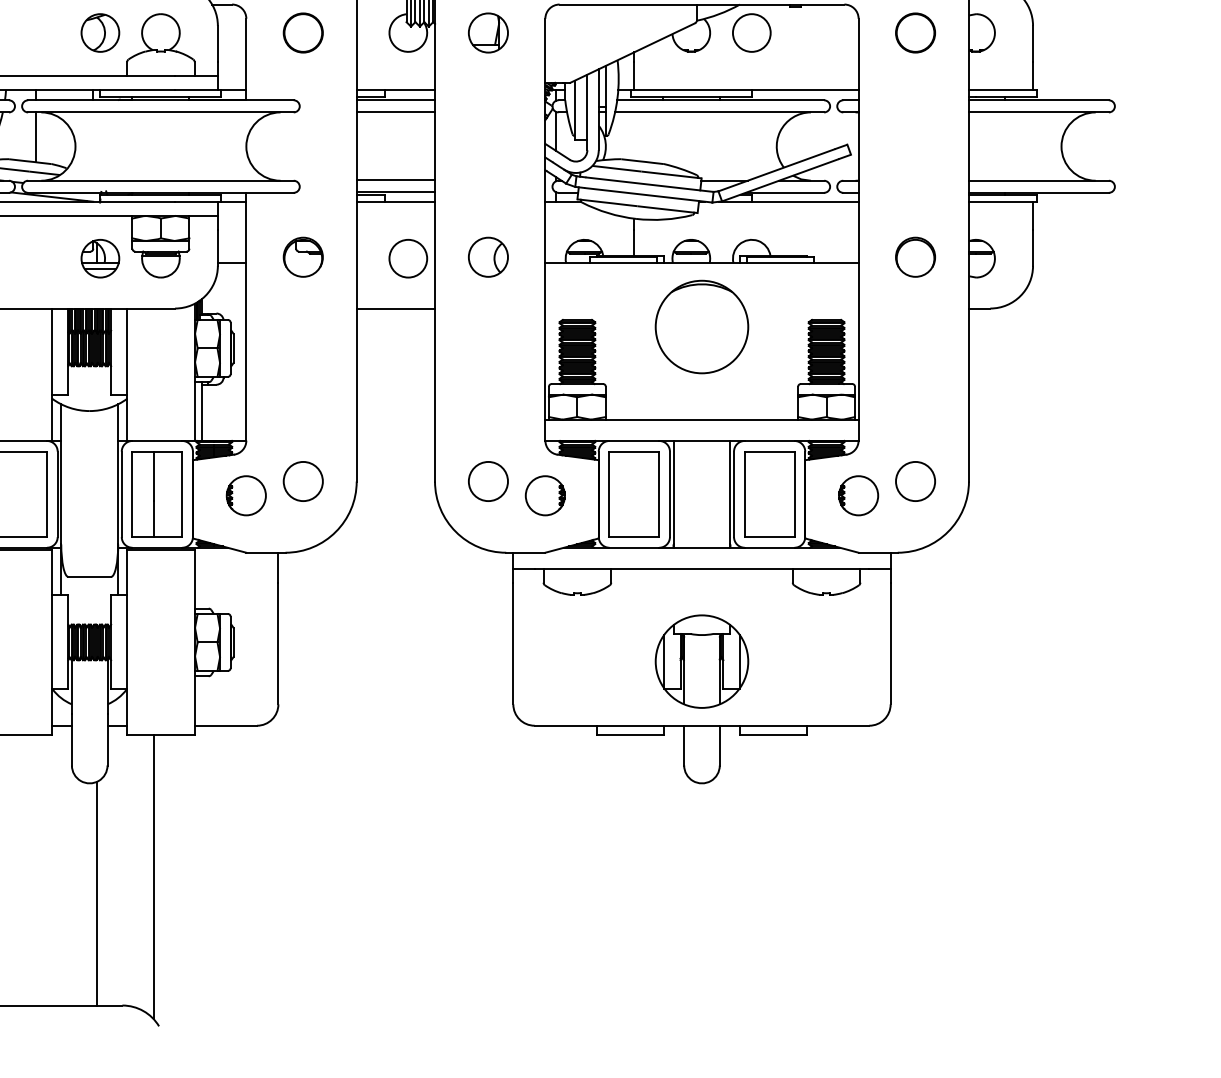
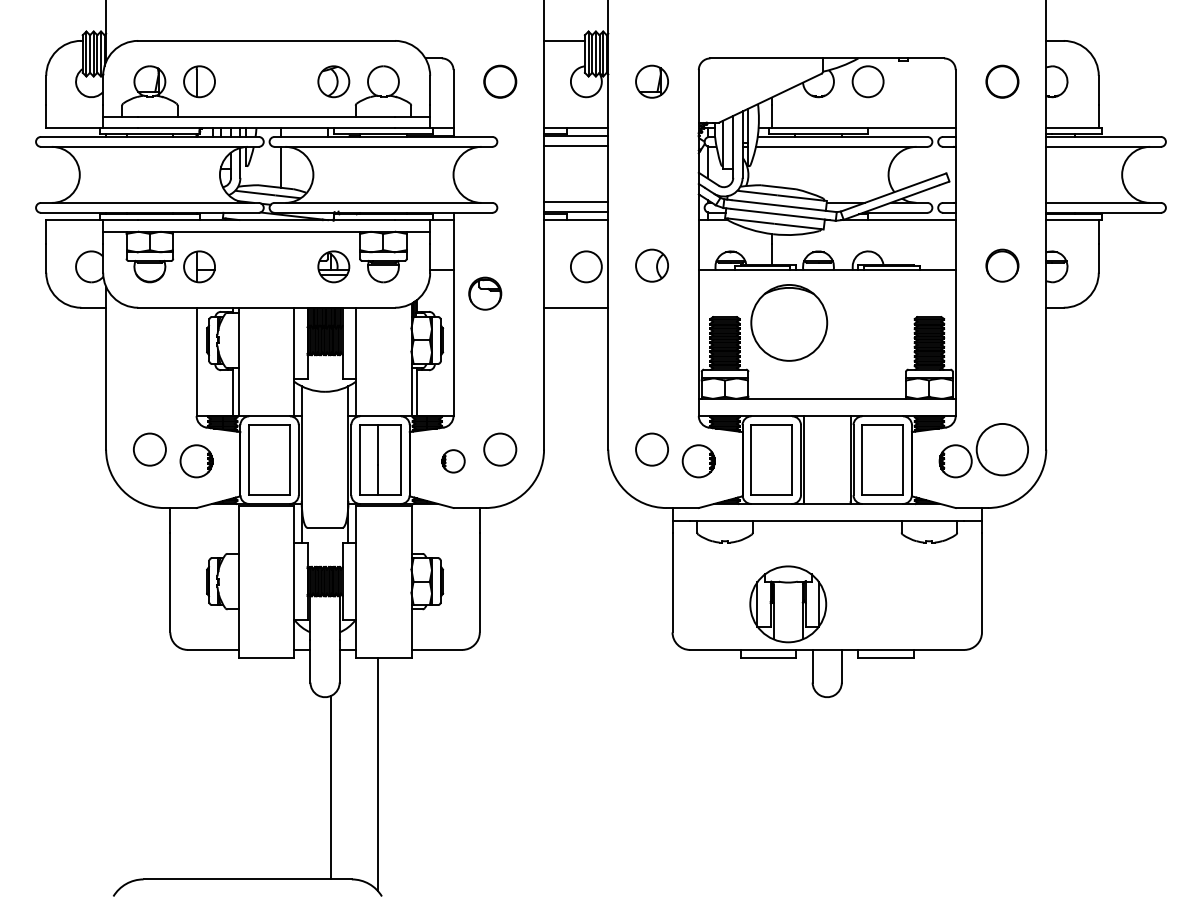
part: (303, 257) -> (485, 293), moved
part: (702, 326) -> (789, 322), moved
circle: (915, 481) -> (1002, 449), size x1.6
part: (246, 495) -> (453, 461), size x0.7
part: (702, 661) -> (788, 604), moved

